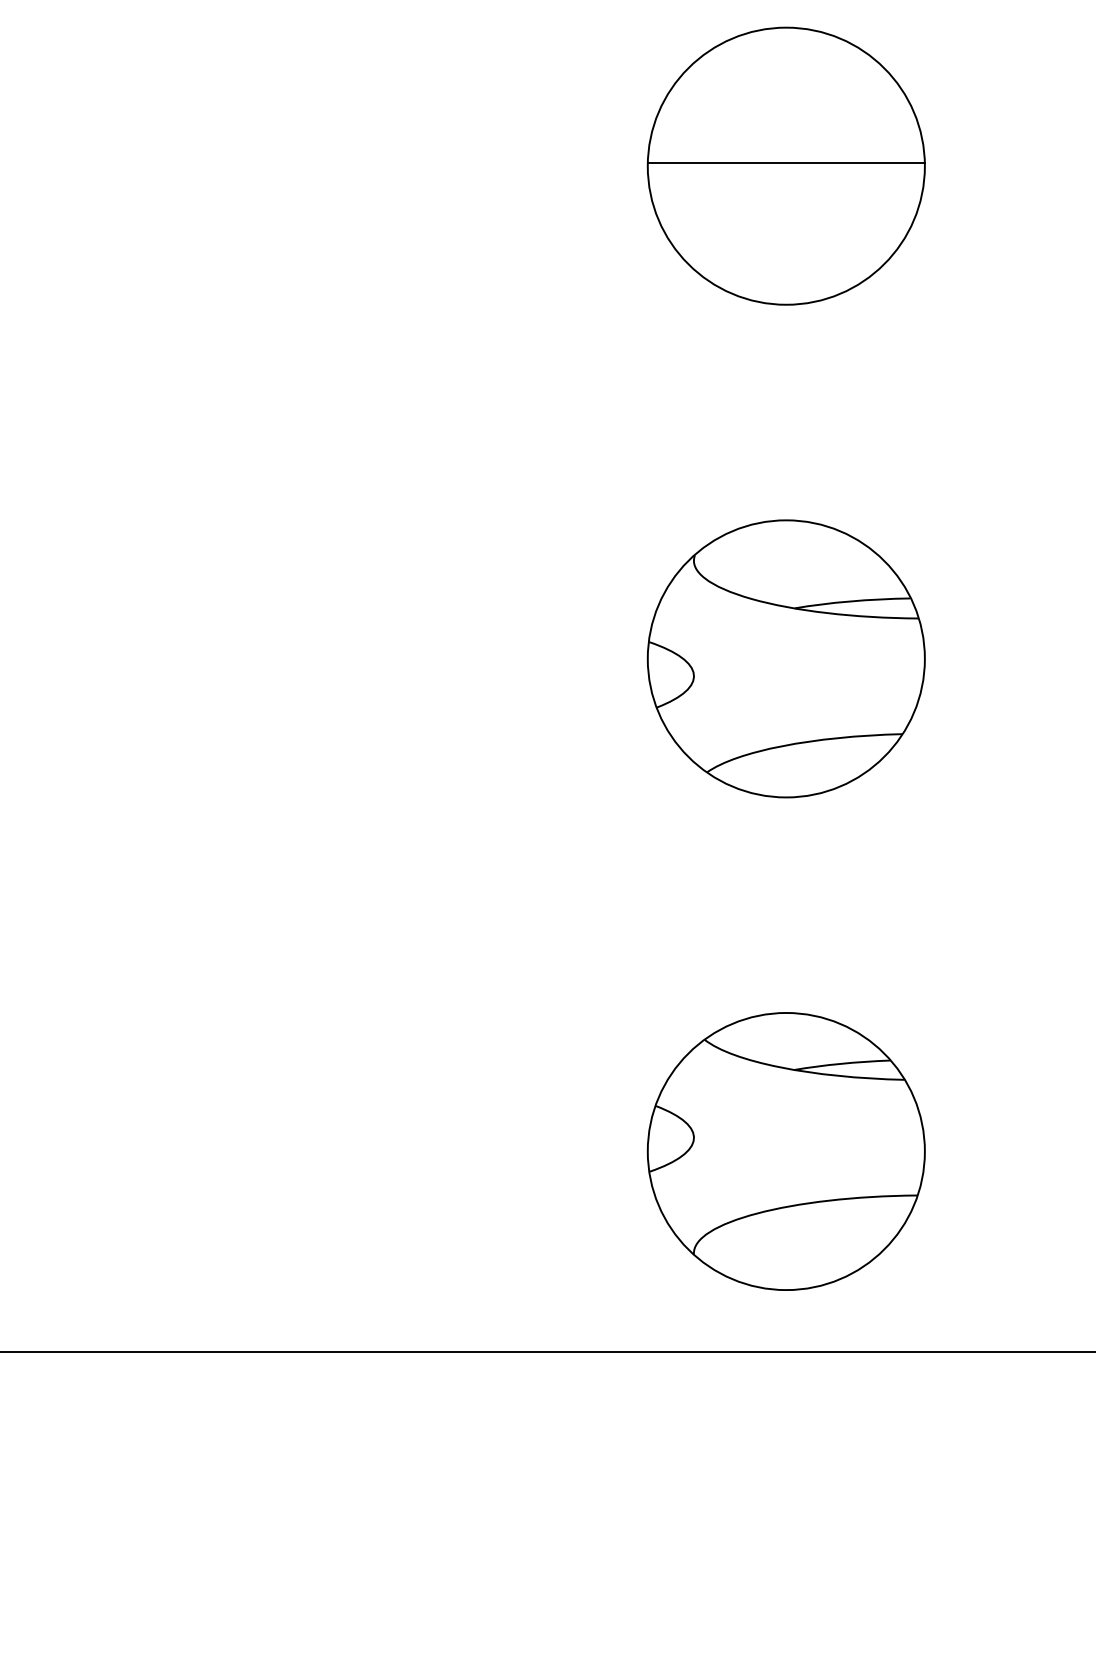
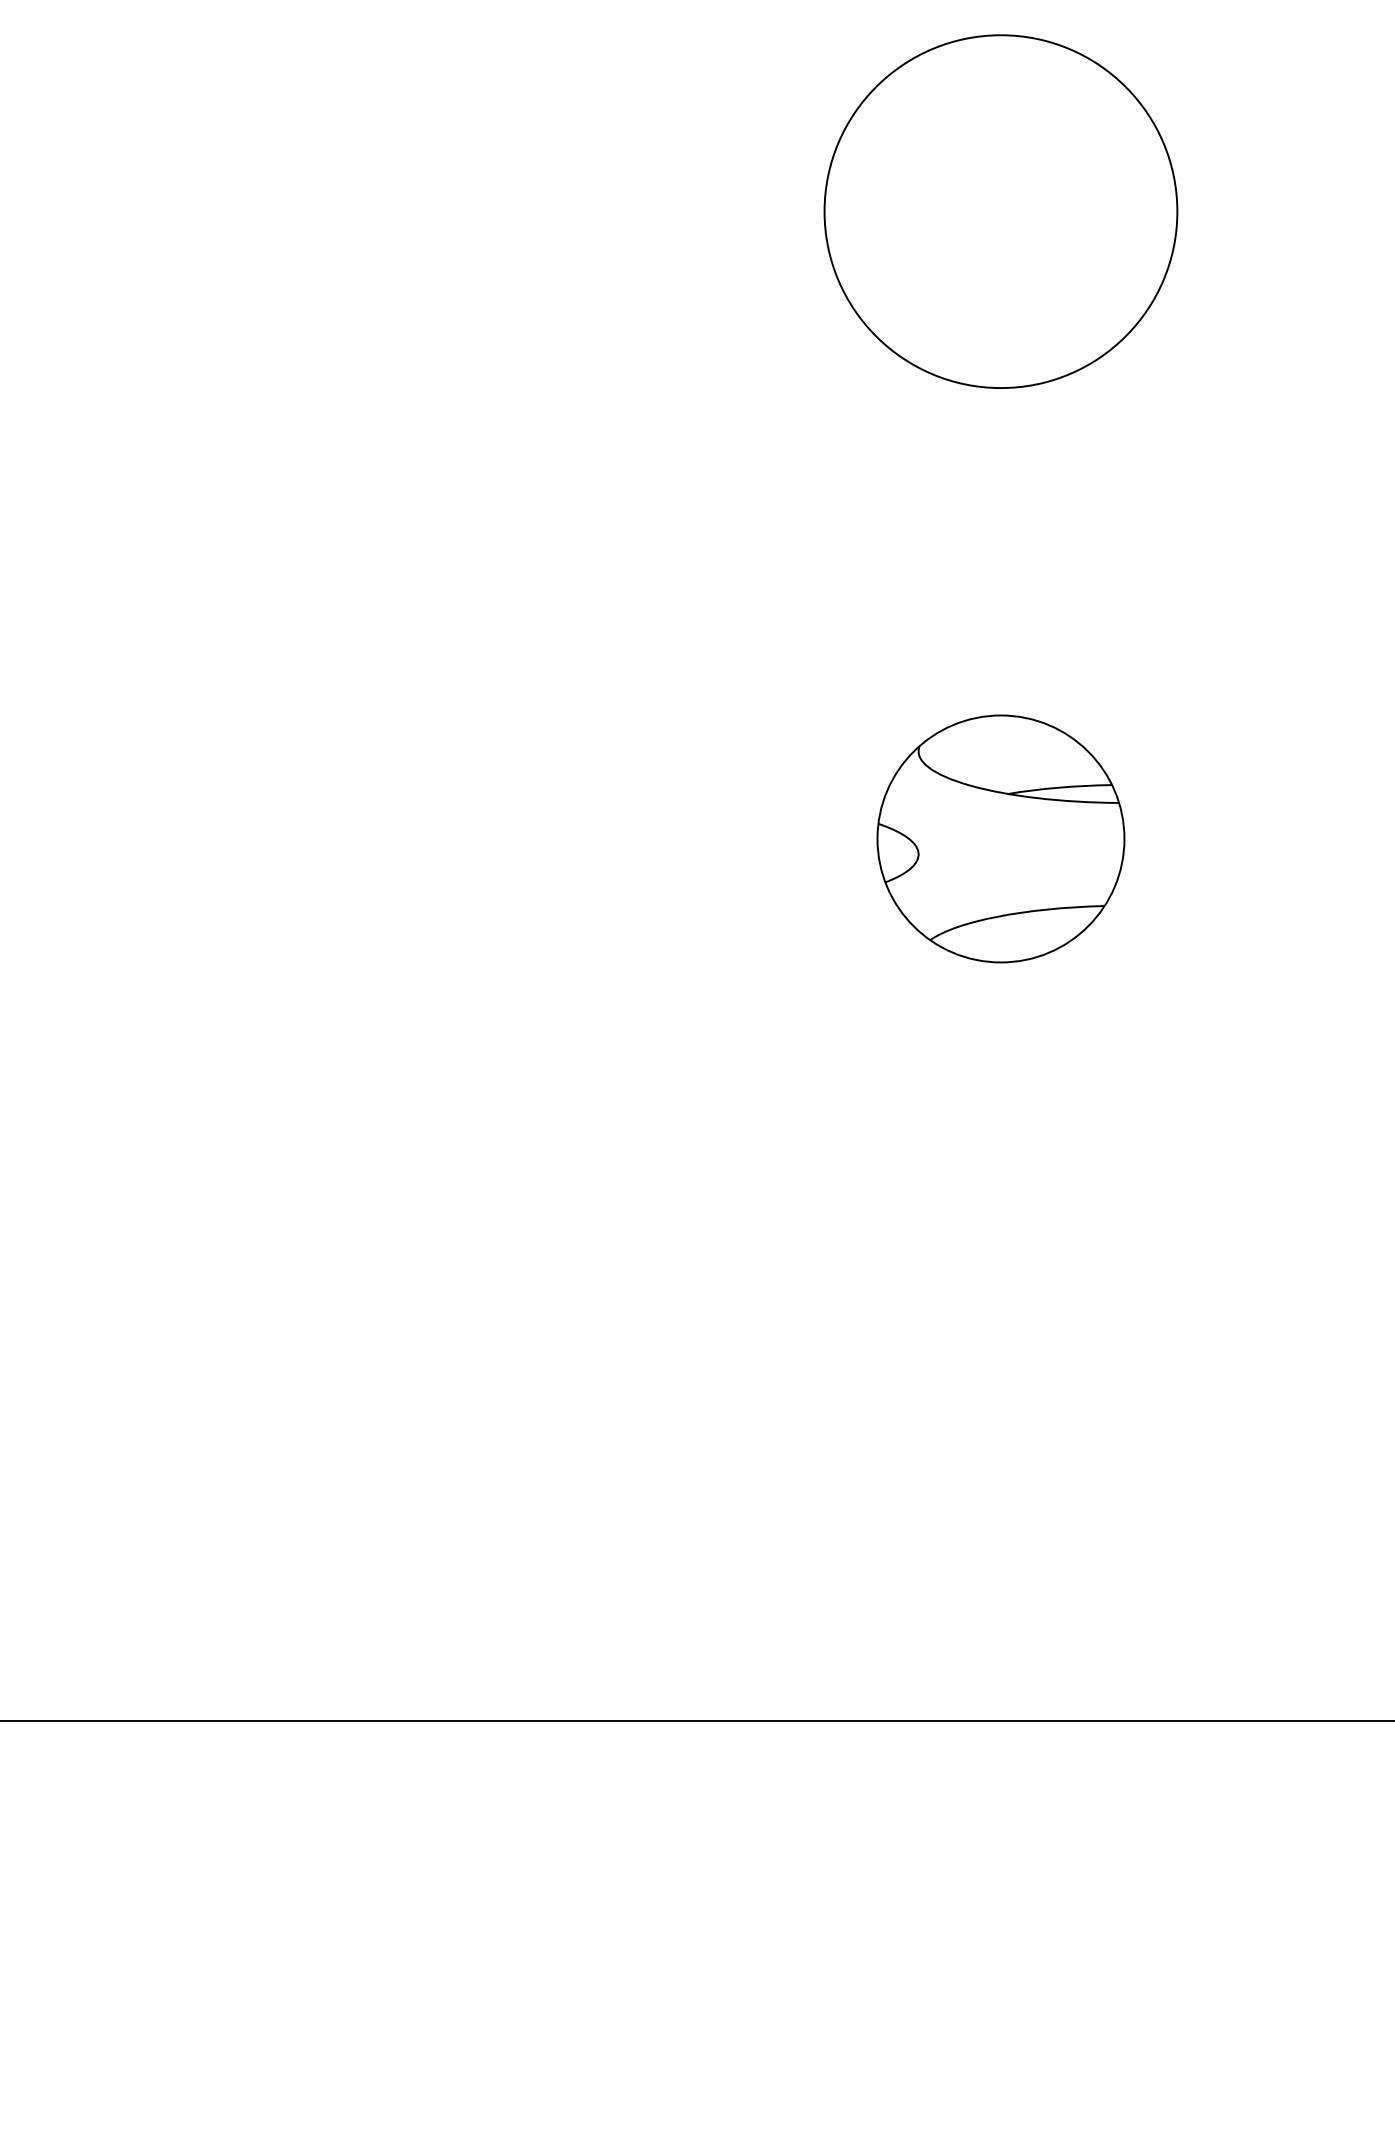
line: (785, 162) -> (1000, 207), removed
part: (785, 658) -> (1000, 838), size x0.7
part: (785, 1150) -> (1000, 1465), removed

